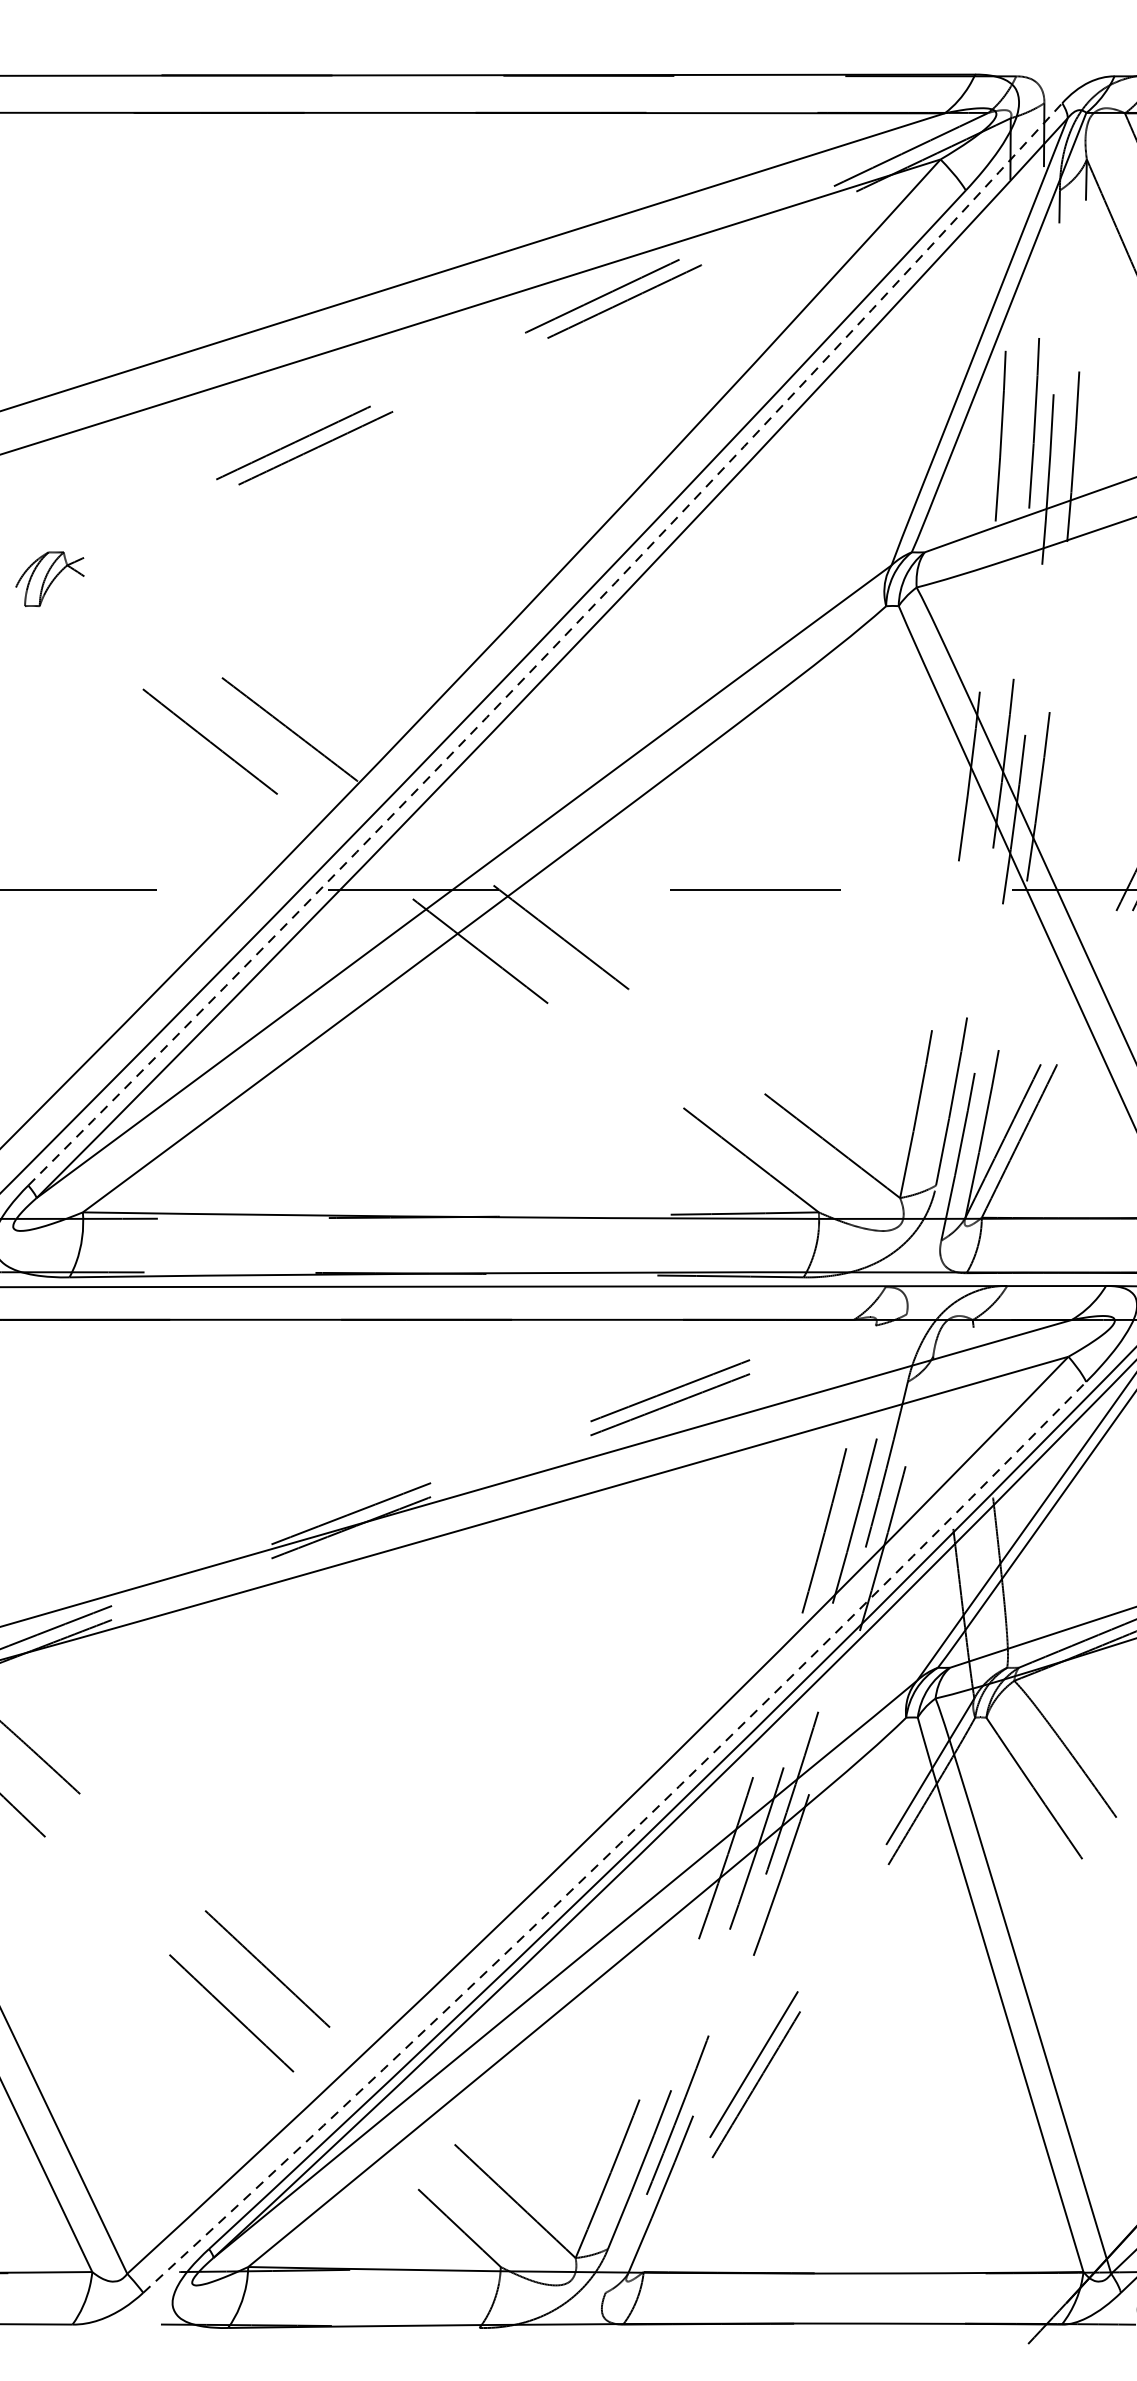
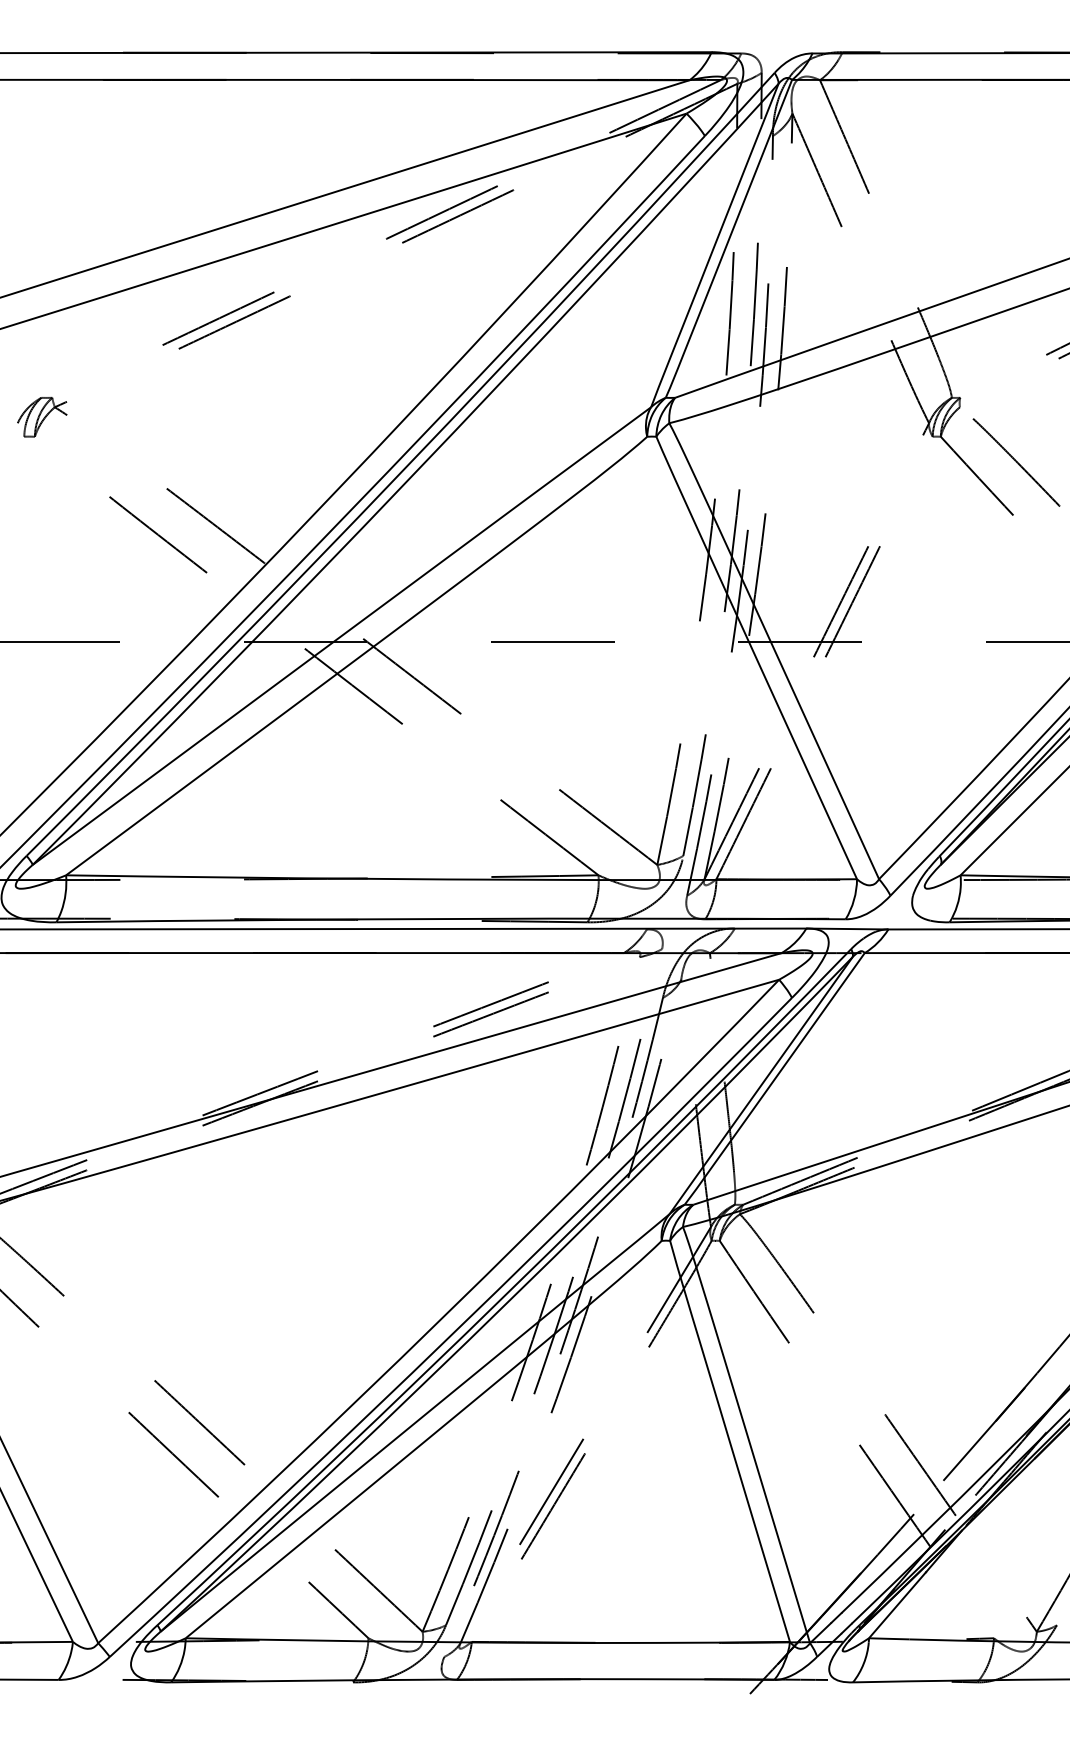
arc: (551, 650) -> (405, 468), dashed -> solid
arc: (621, 1842) -> (455, 1331), dashed -> solid

